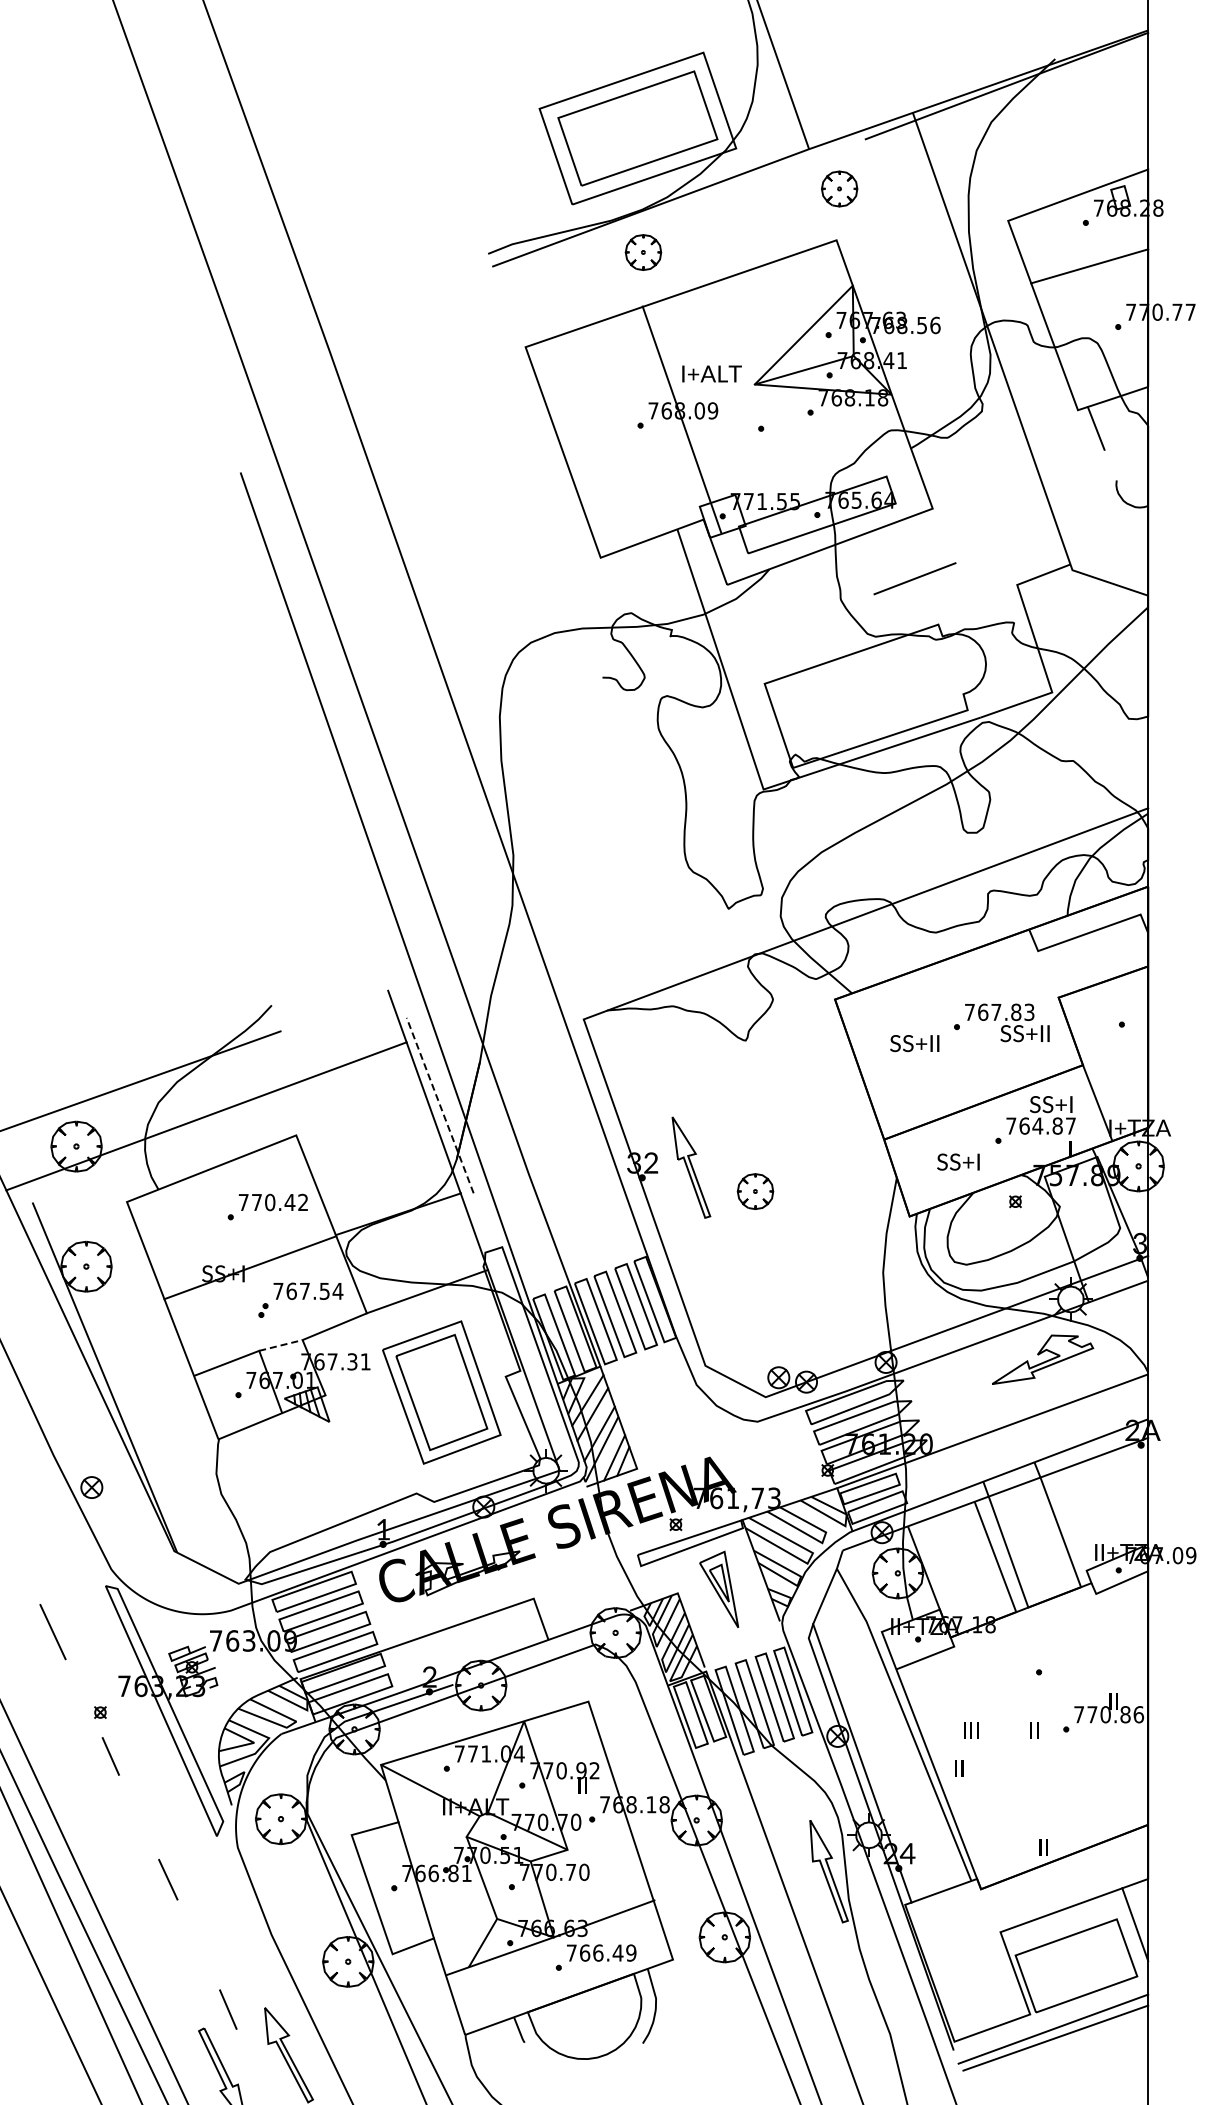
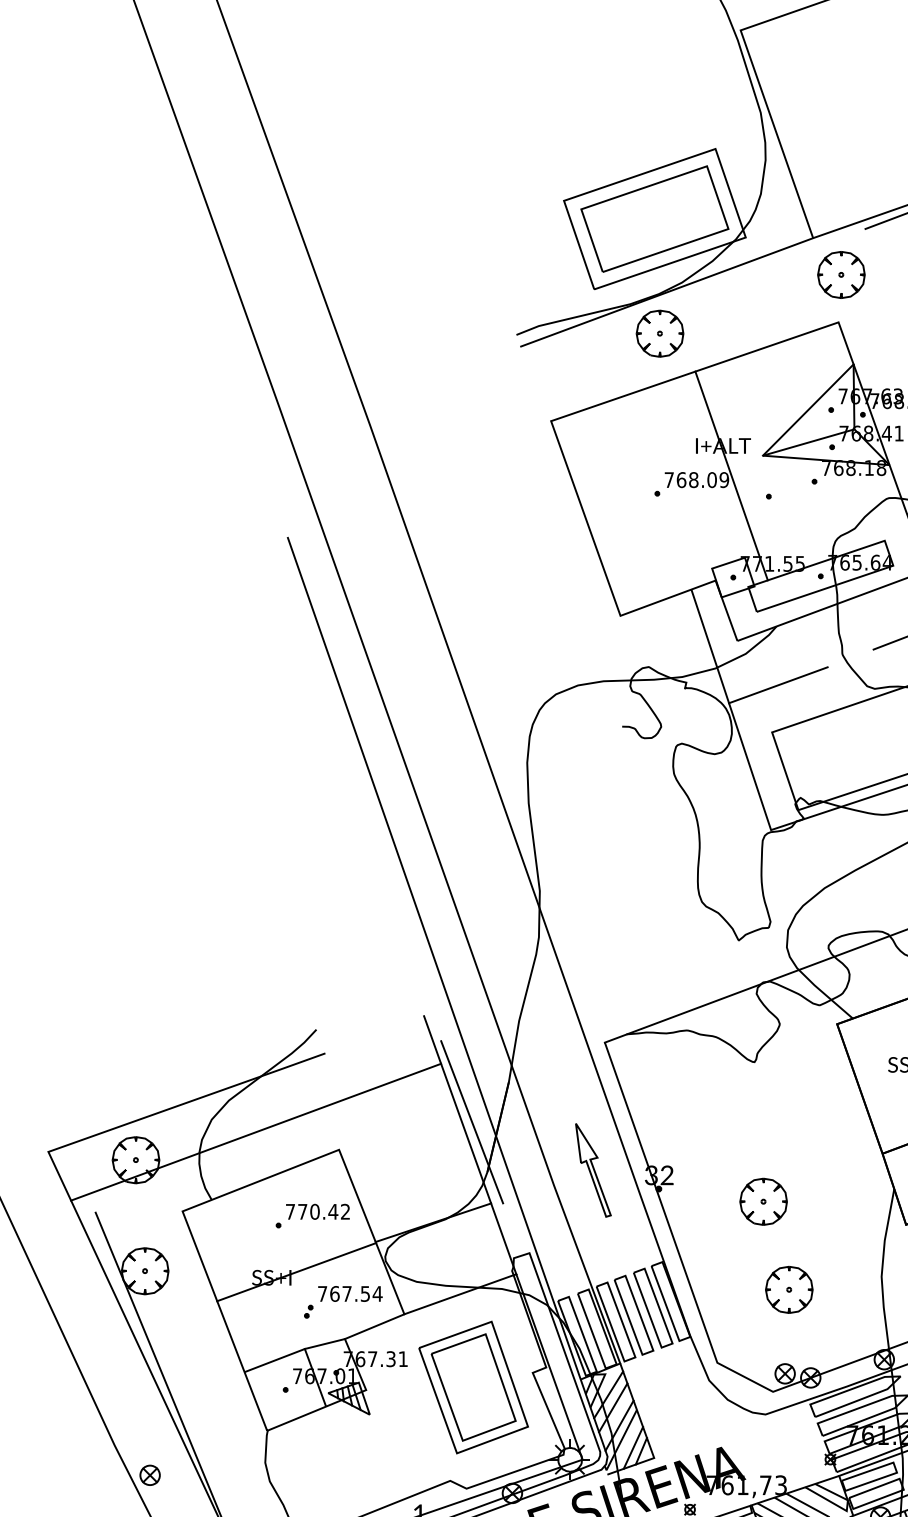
part: (839, 188) -> (841, 274), size x1.43
part: (643, 252) -> (660, 333), size x1.43
line: (681, 419) -> (731, 476), moved
line: (771, 632) -> (778, 684), added
line: (440, 1105) -> (472, 1122), dashed -> solid
part: (691, 1167) -> (593, 1170), moved
part: (755, 1191) -> (763, 1201), size x1.43
part: (783, 1286) -> (789, 1289), added
line: (281, 1345) -> (325, 1344), dashed -> solid

